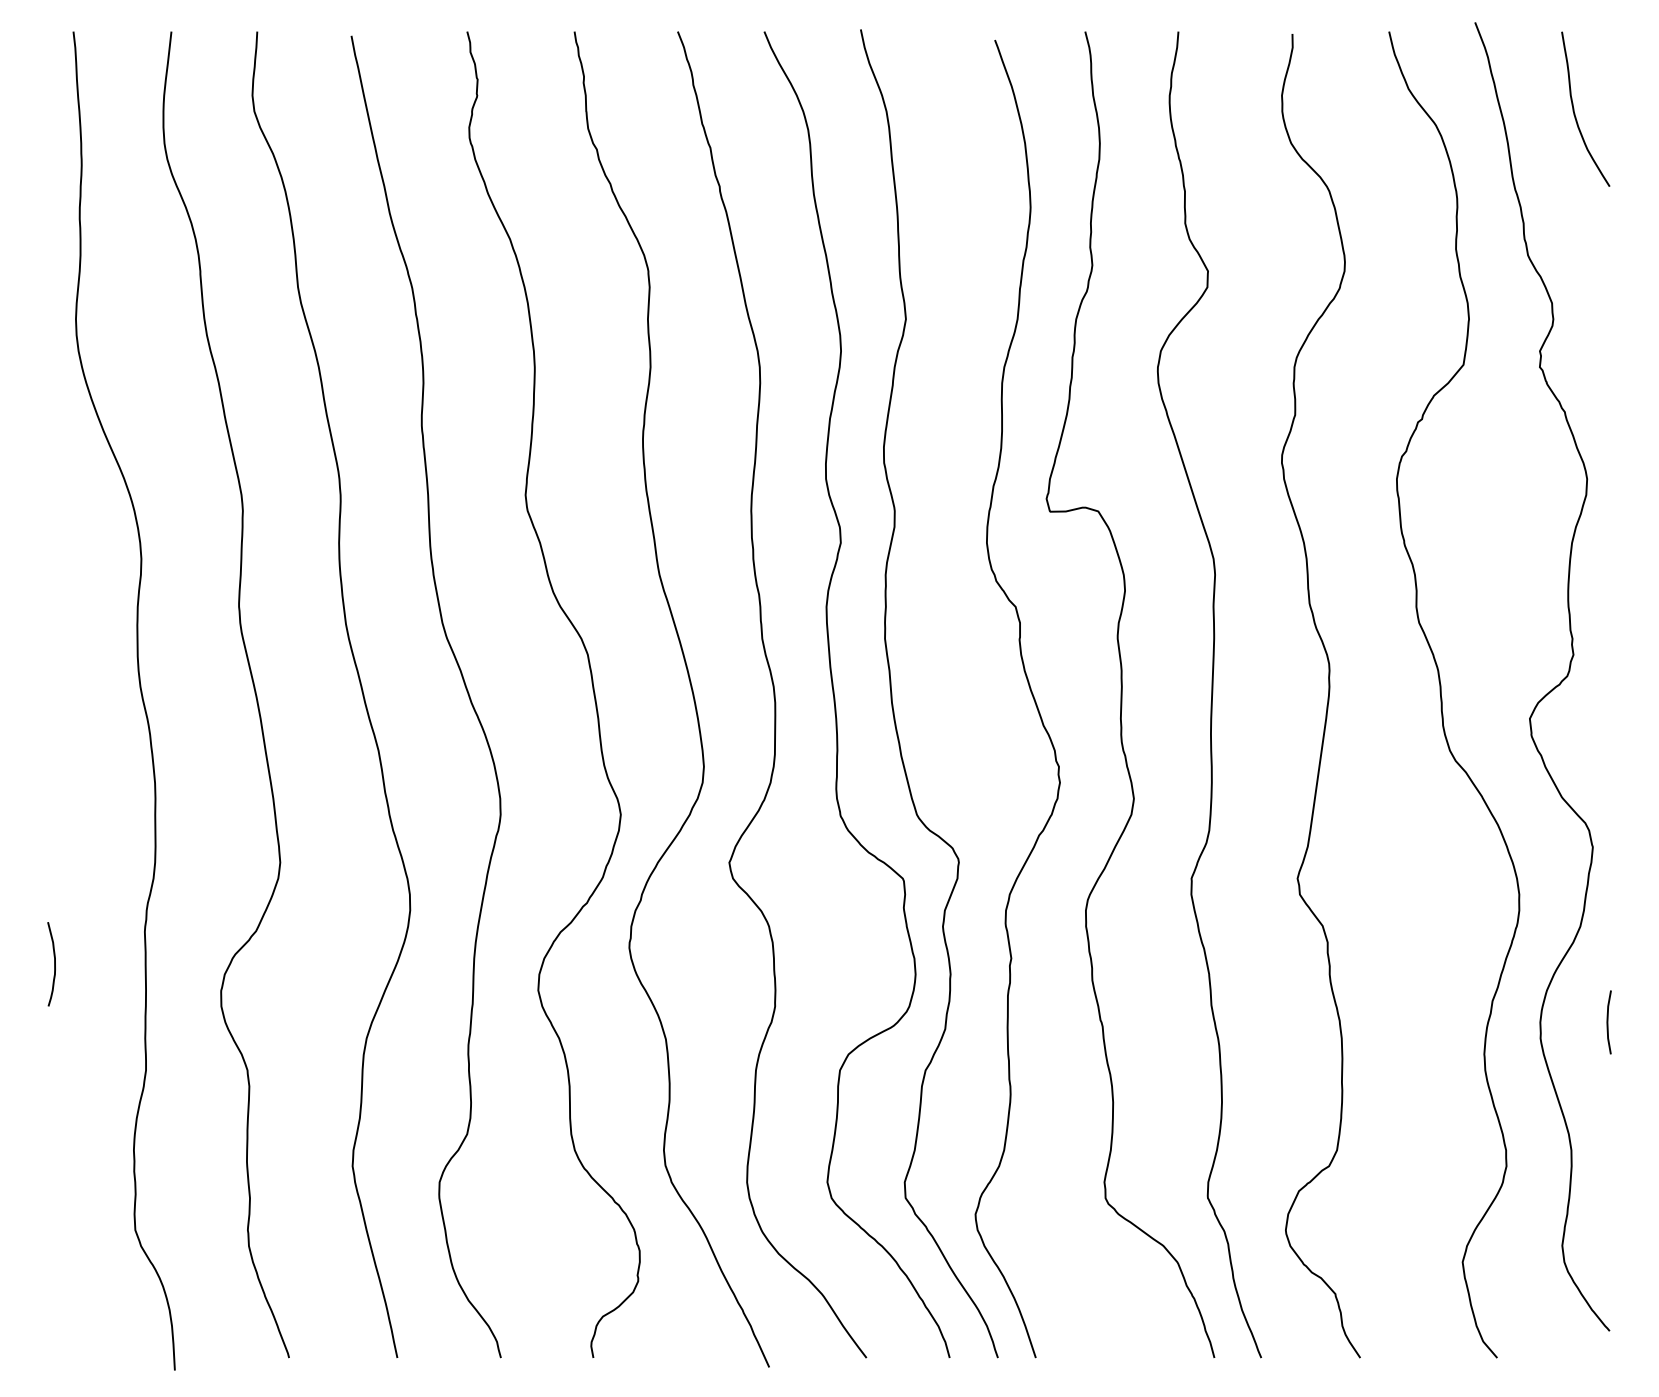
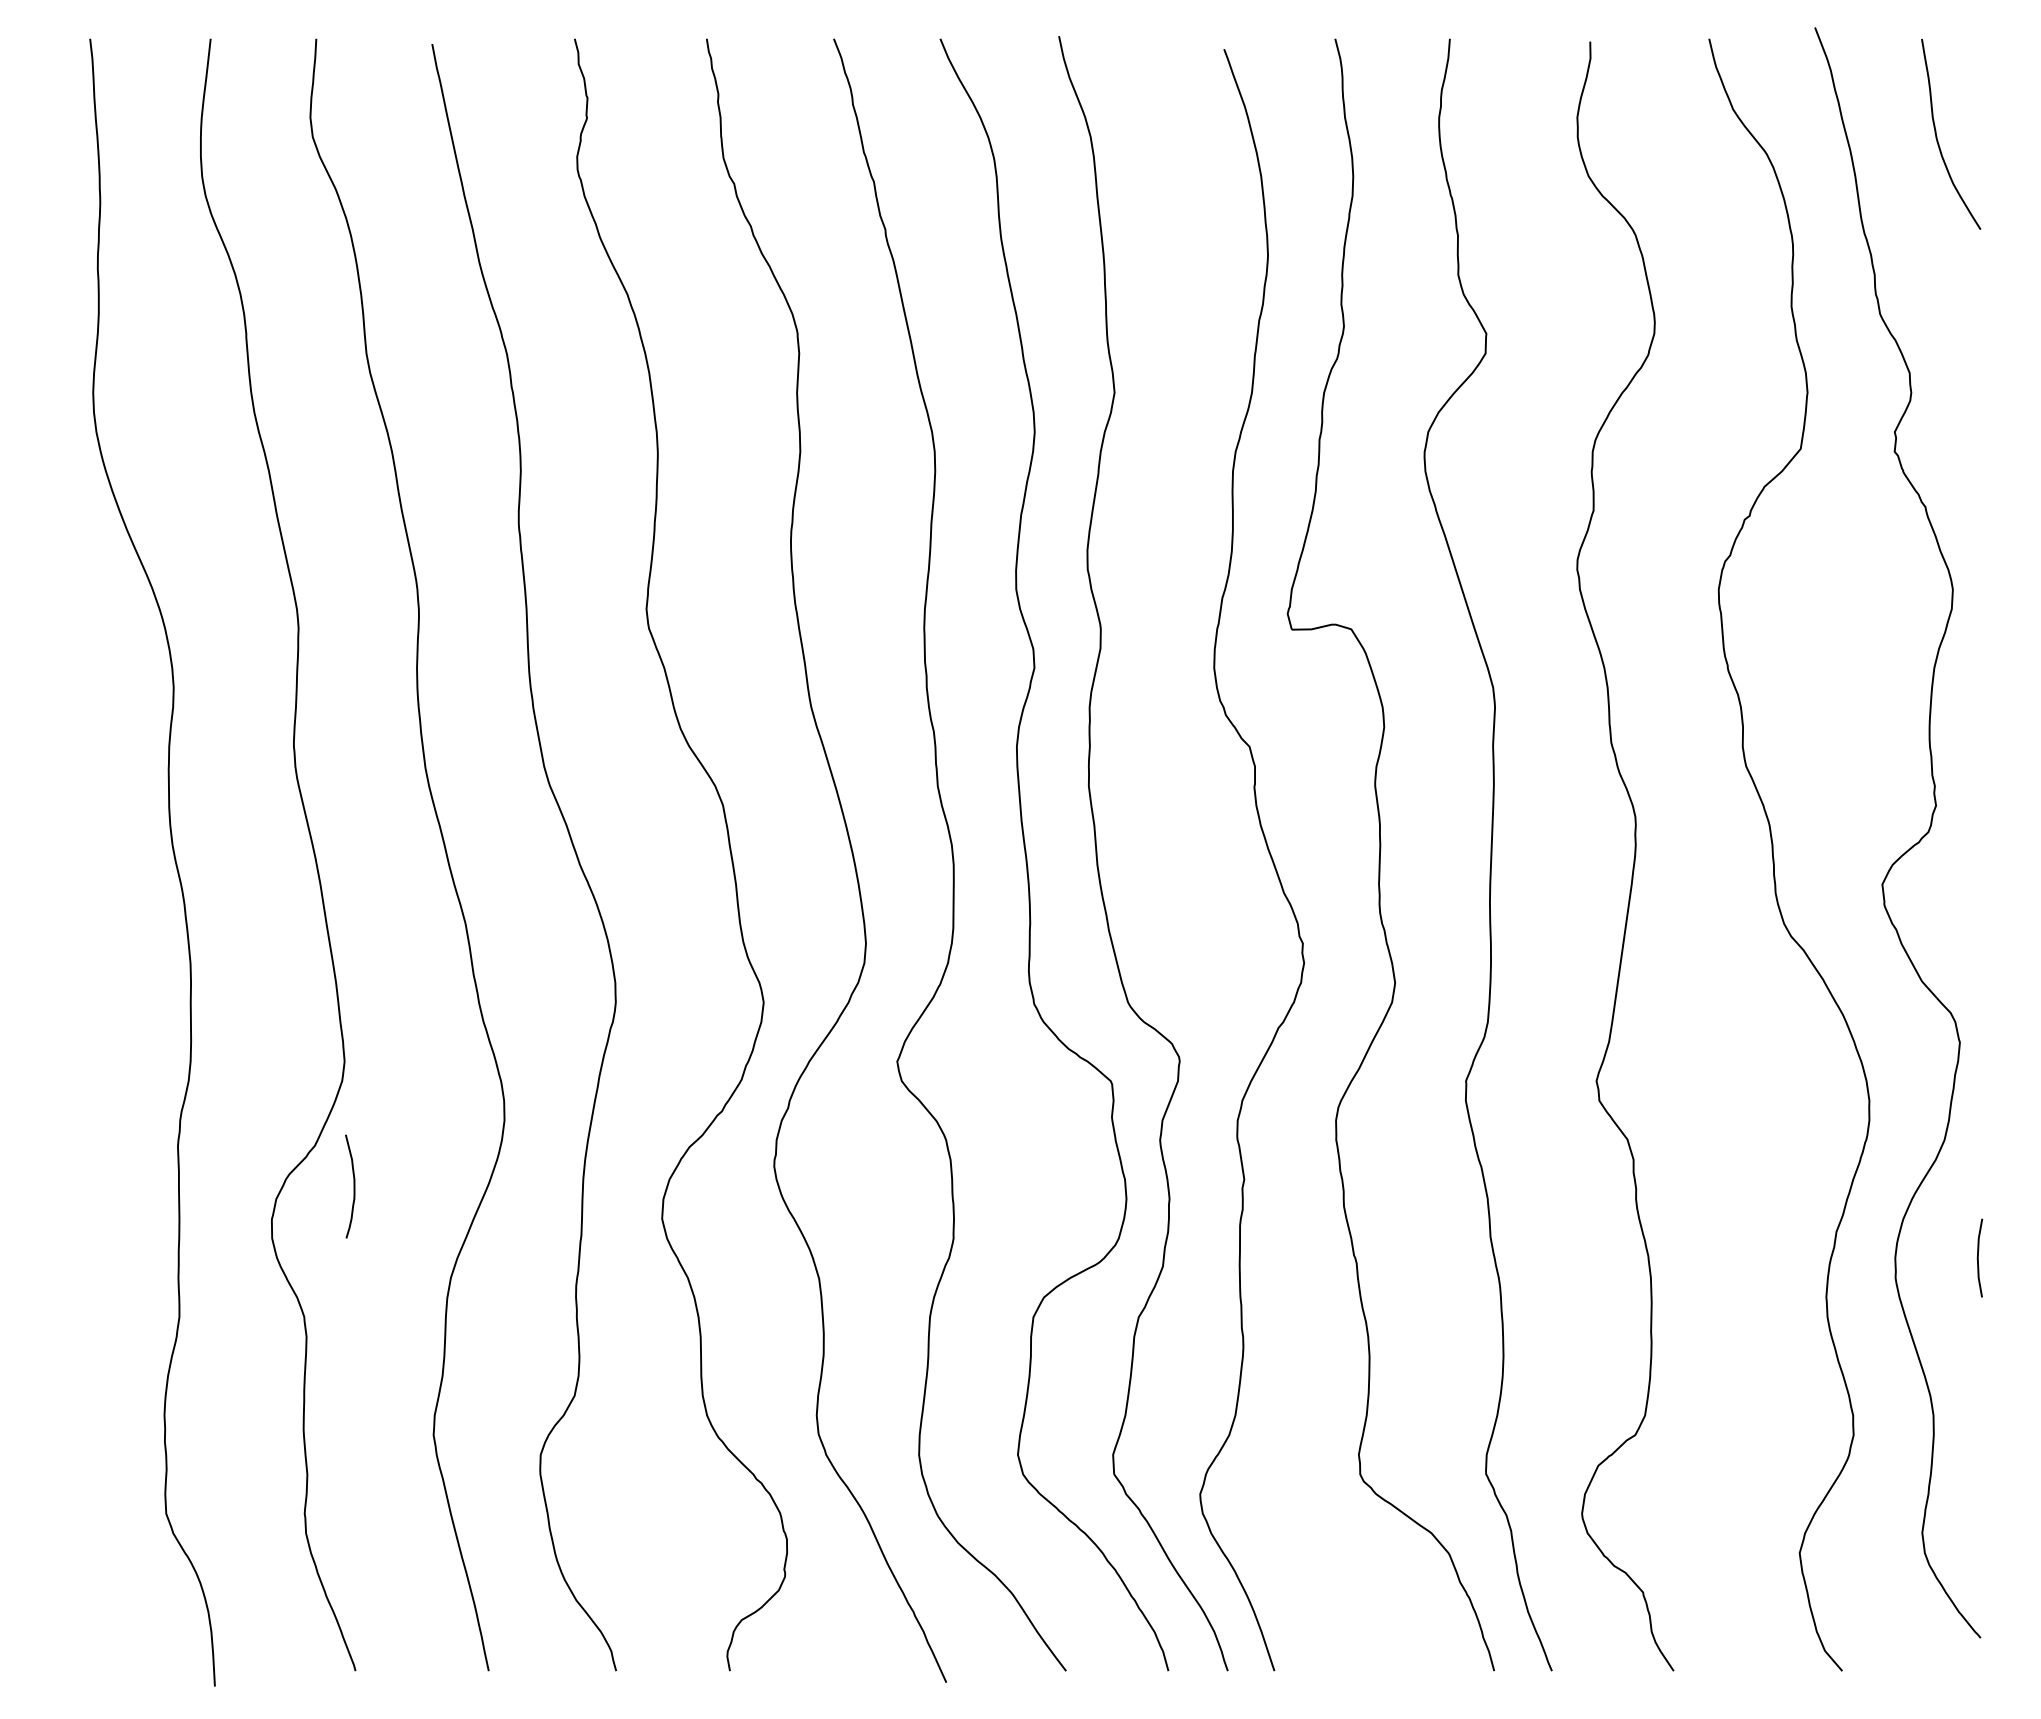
curve: (54, 964) -> (353, 1186), moved

